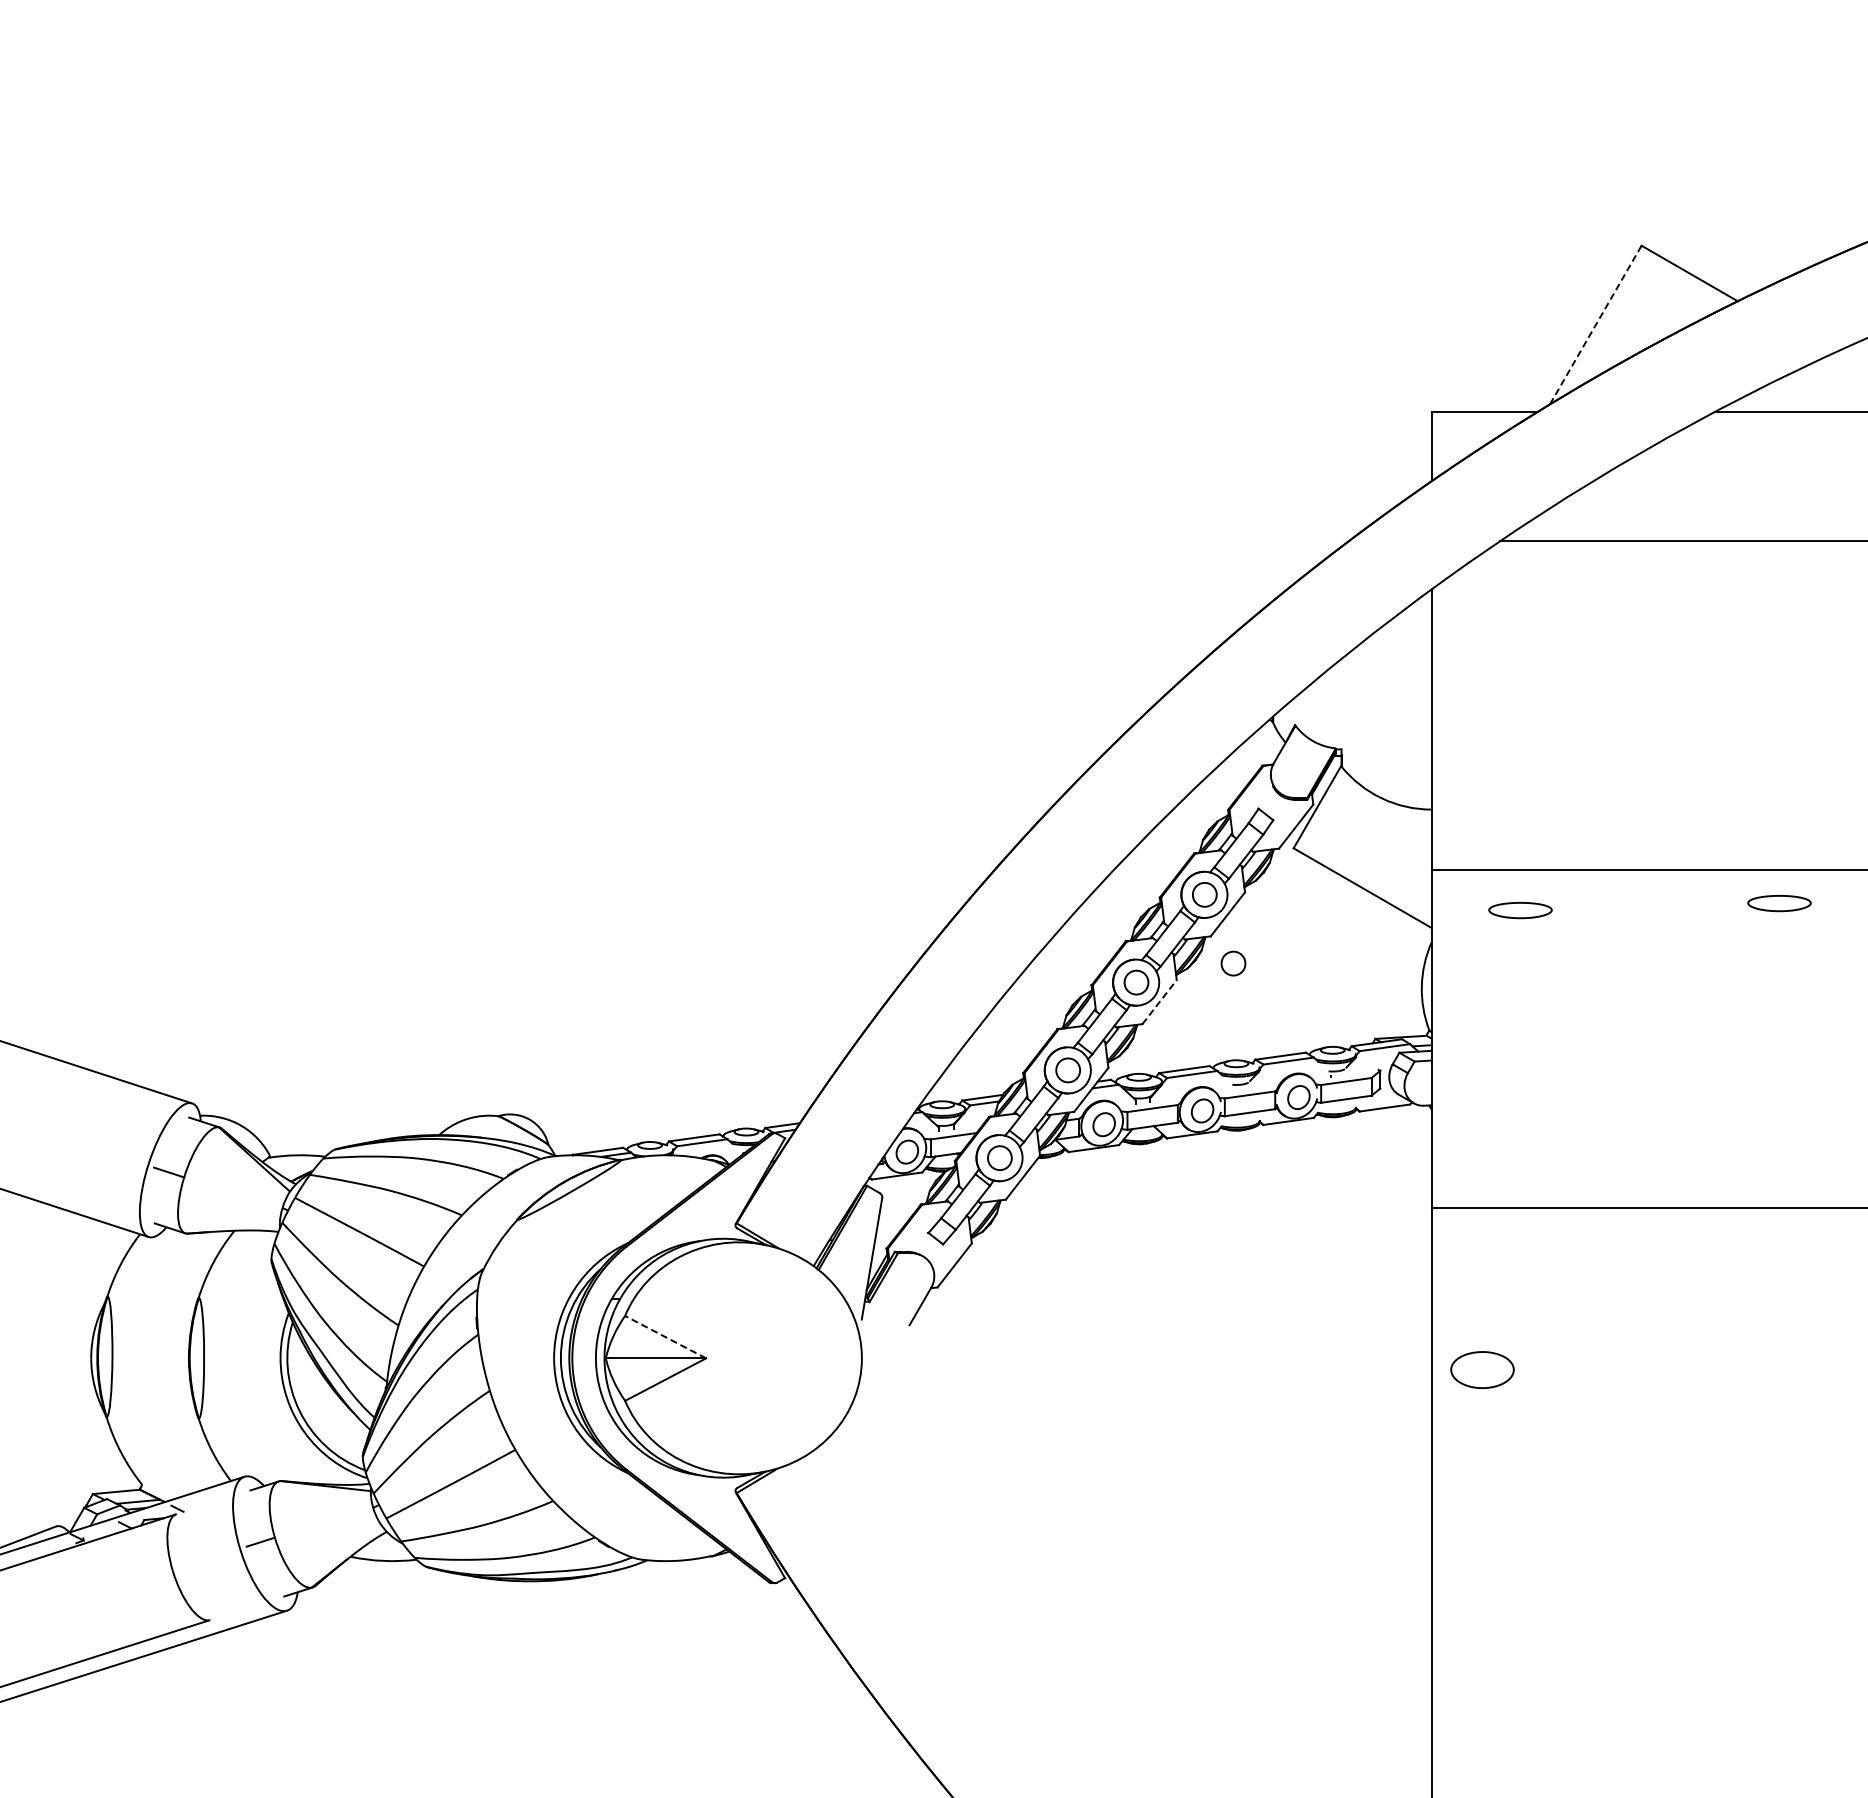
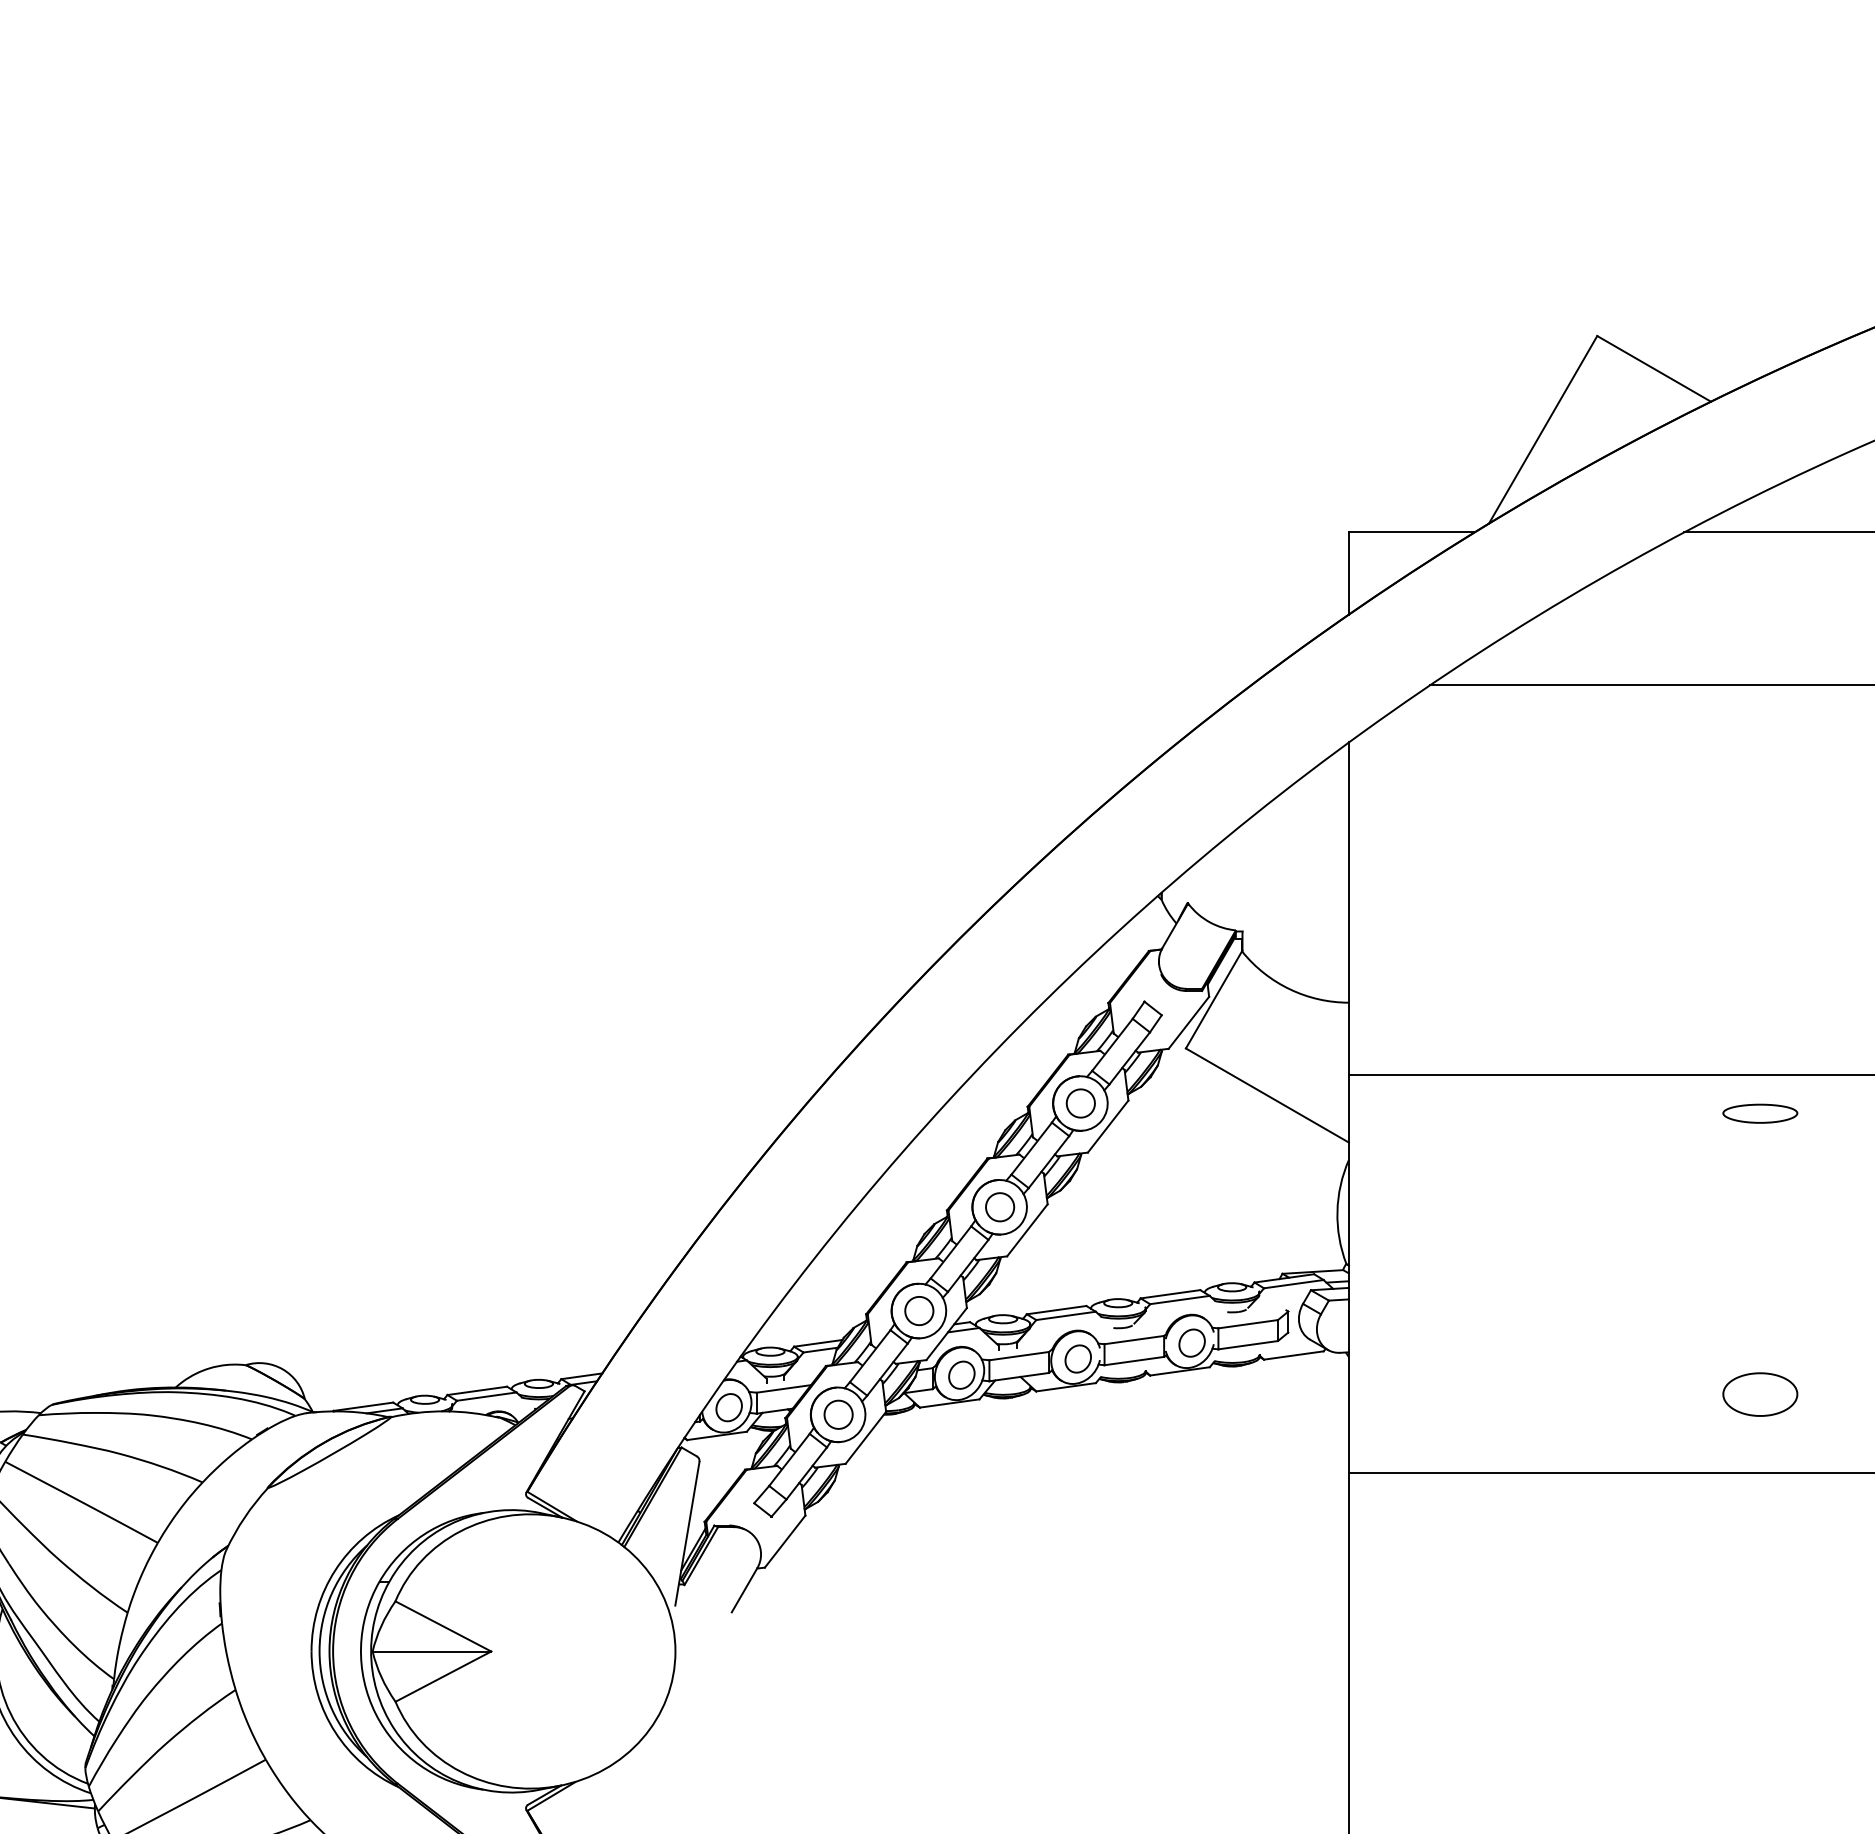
line: (1595, 325) -> (1542, 430), dashed -> solid
part: (1520, 910) -> (1454, 1121), removed
part: (1233, 963) -> (1114, 1184), removed
line: (1159, 1002) -> (1027, 1230), dashed -> solid
line: (665, 1337) -> (443, 1626), dashed -> solid
part: (1482, 1369) -> (1760, 1393), moved

